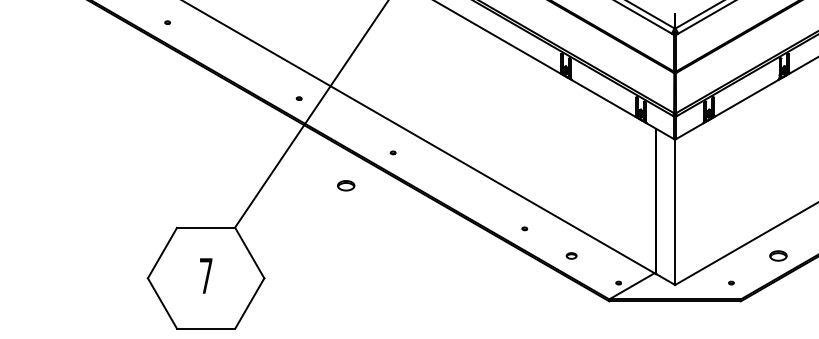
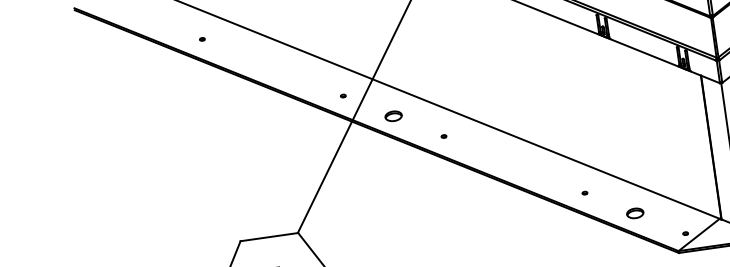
part: (346, 185) -> (393, 115), moved
part: (571, 255) -> (634, 212), size x1.67

